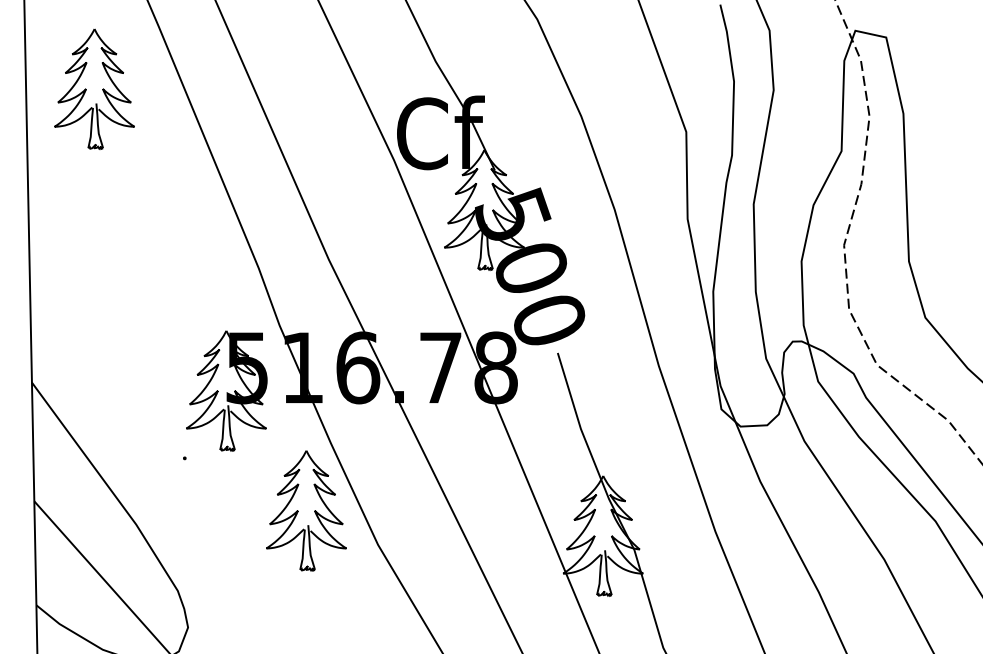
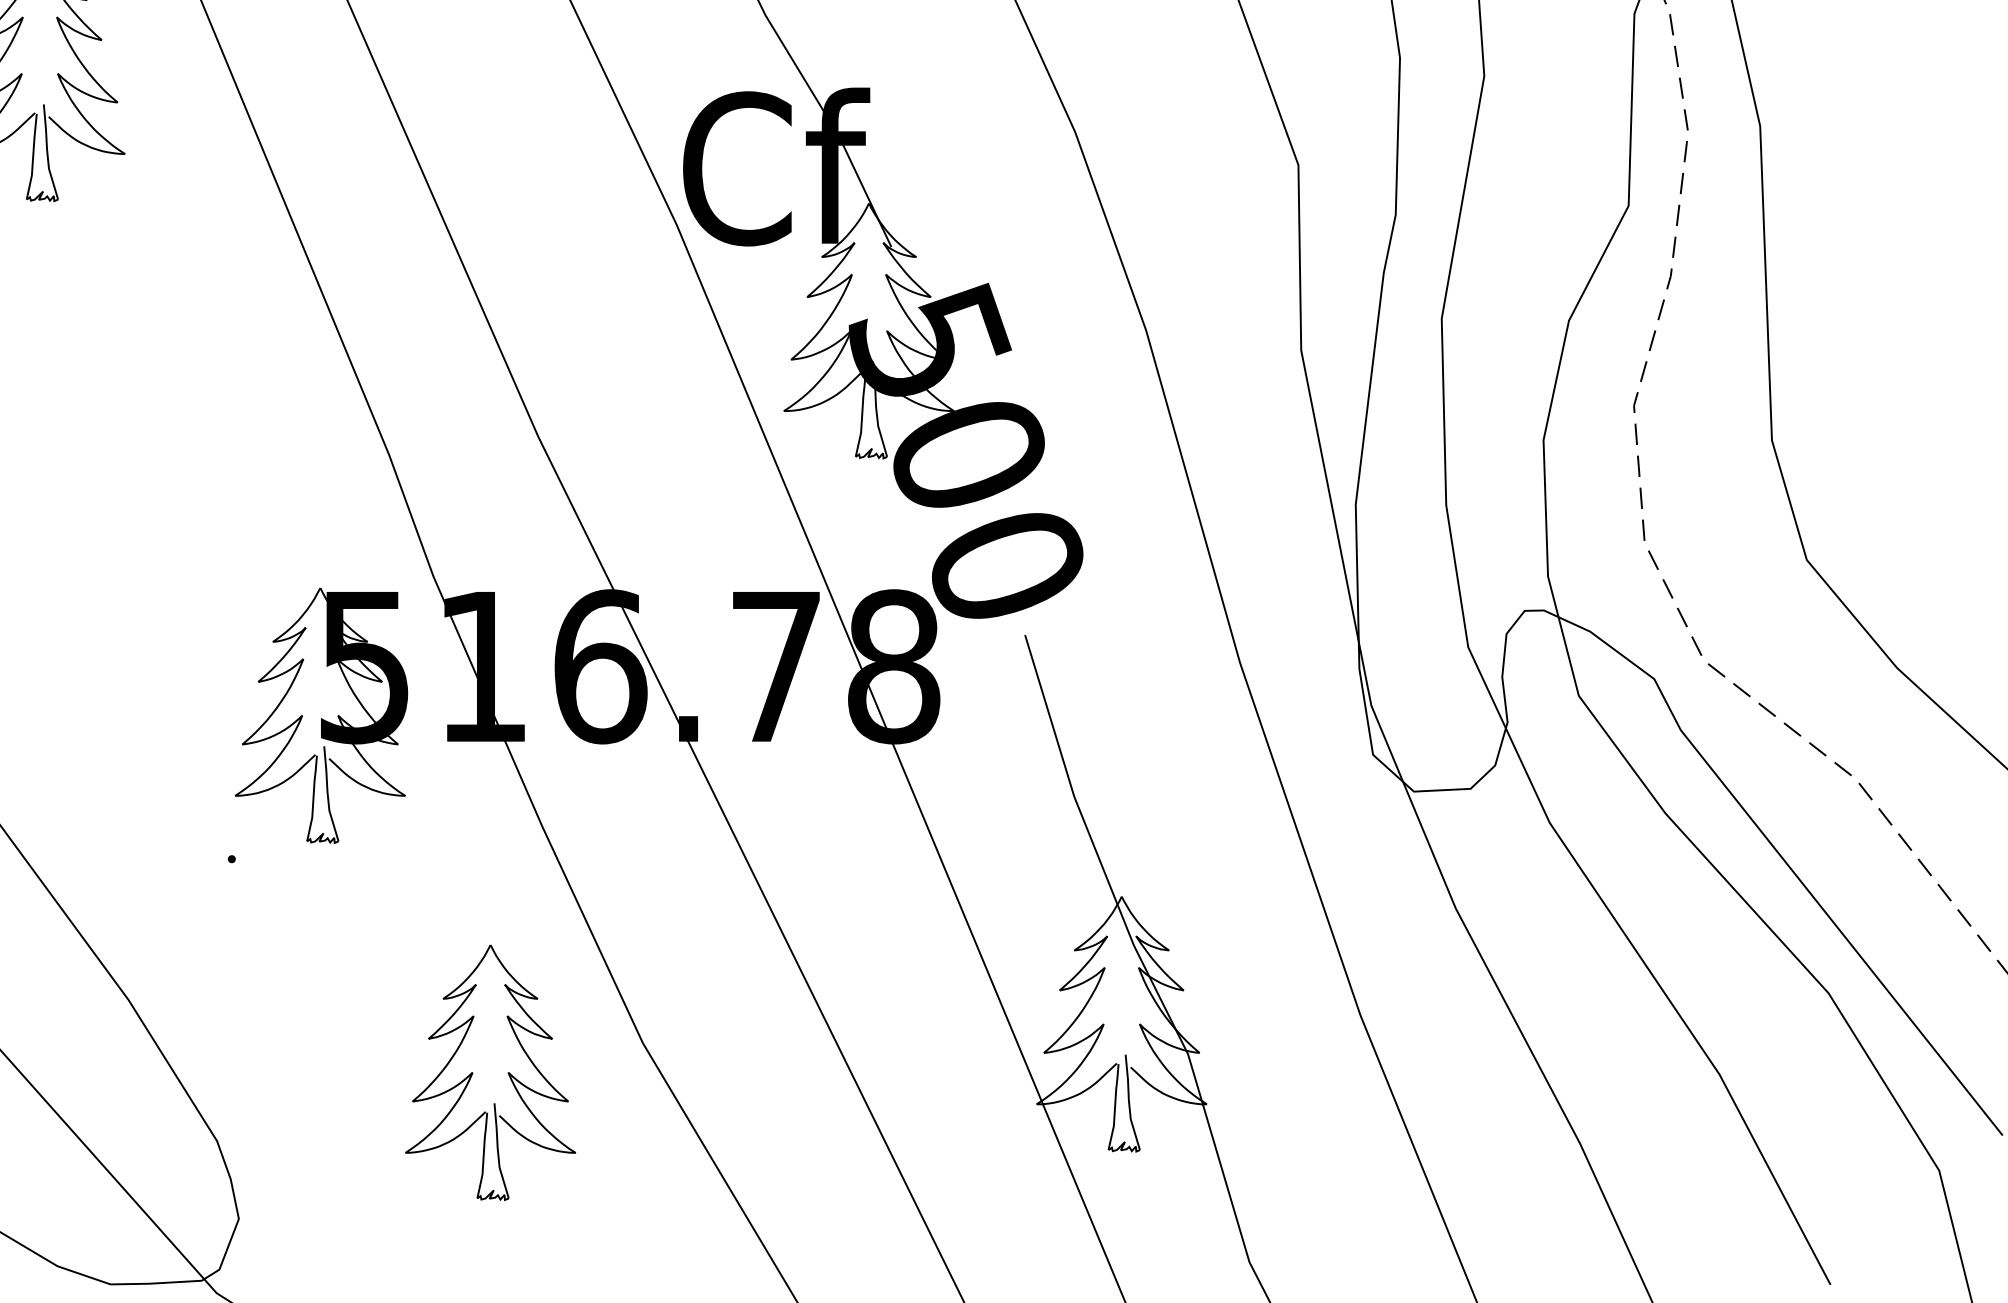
part: (306, 510) -> (490, 1072), moved

